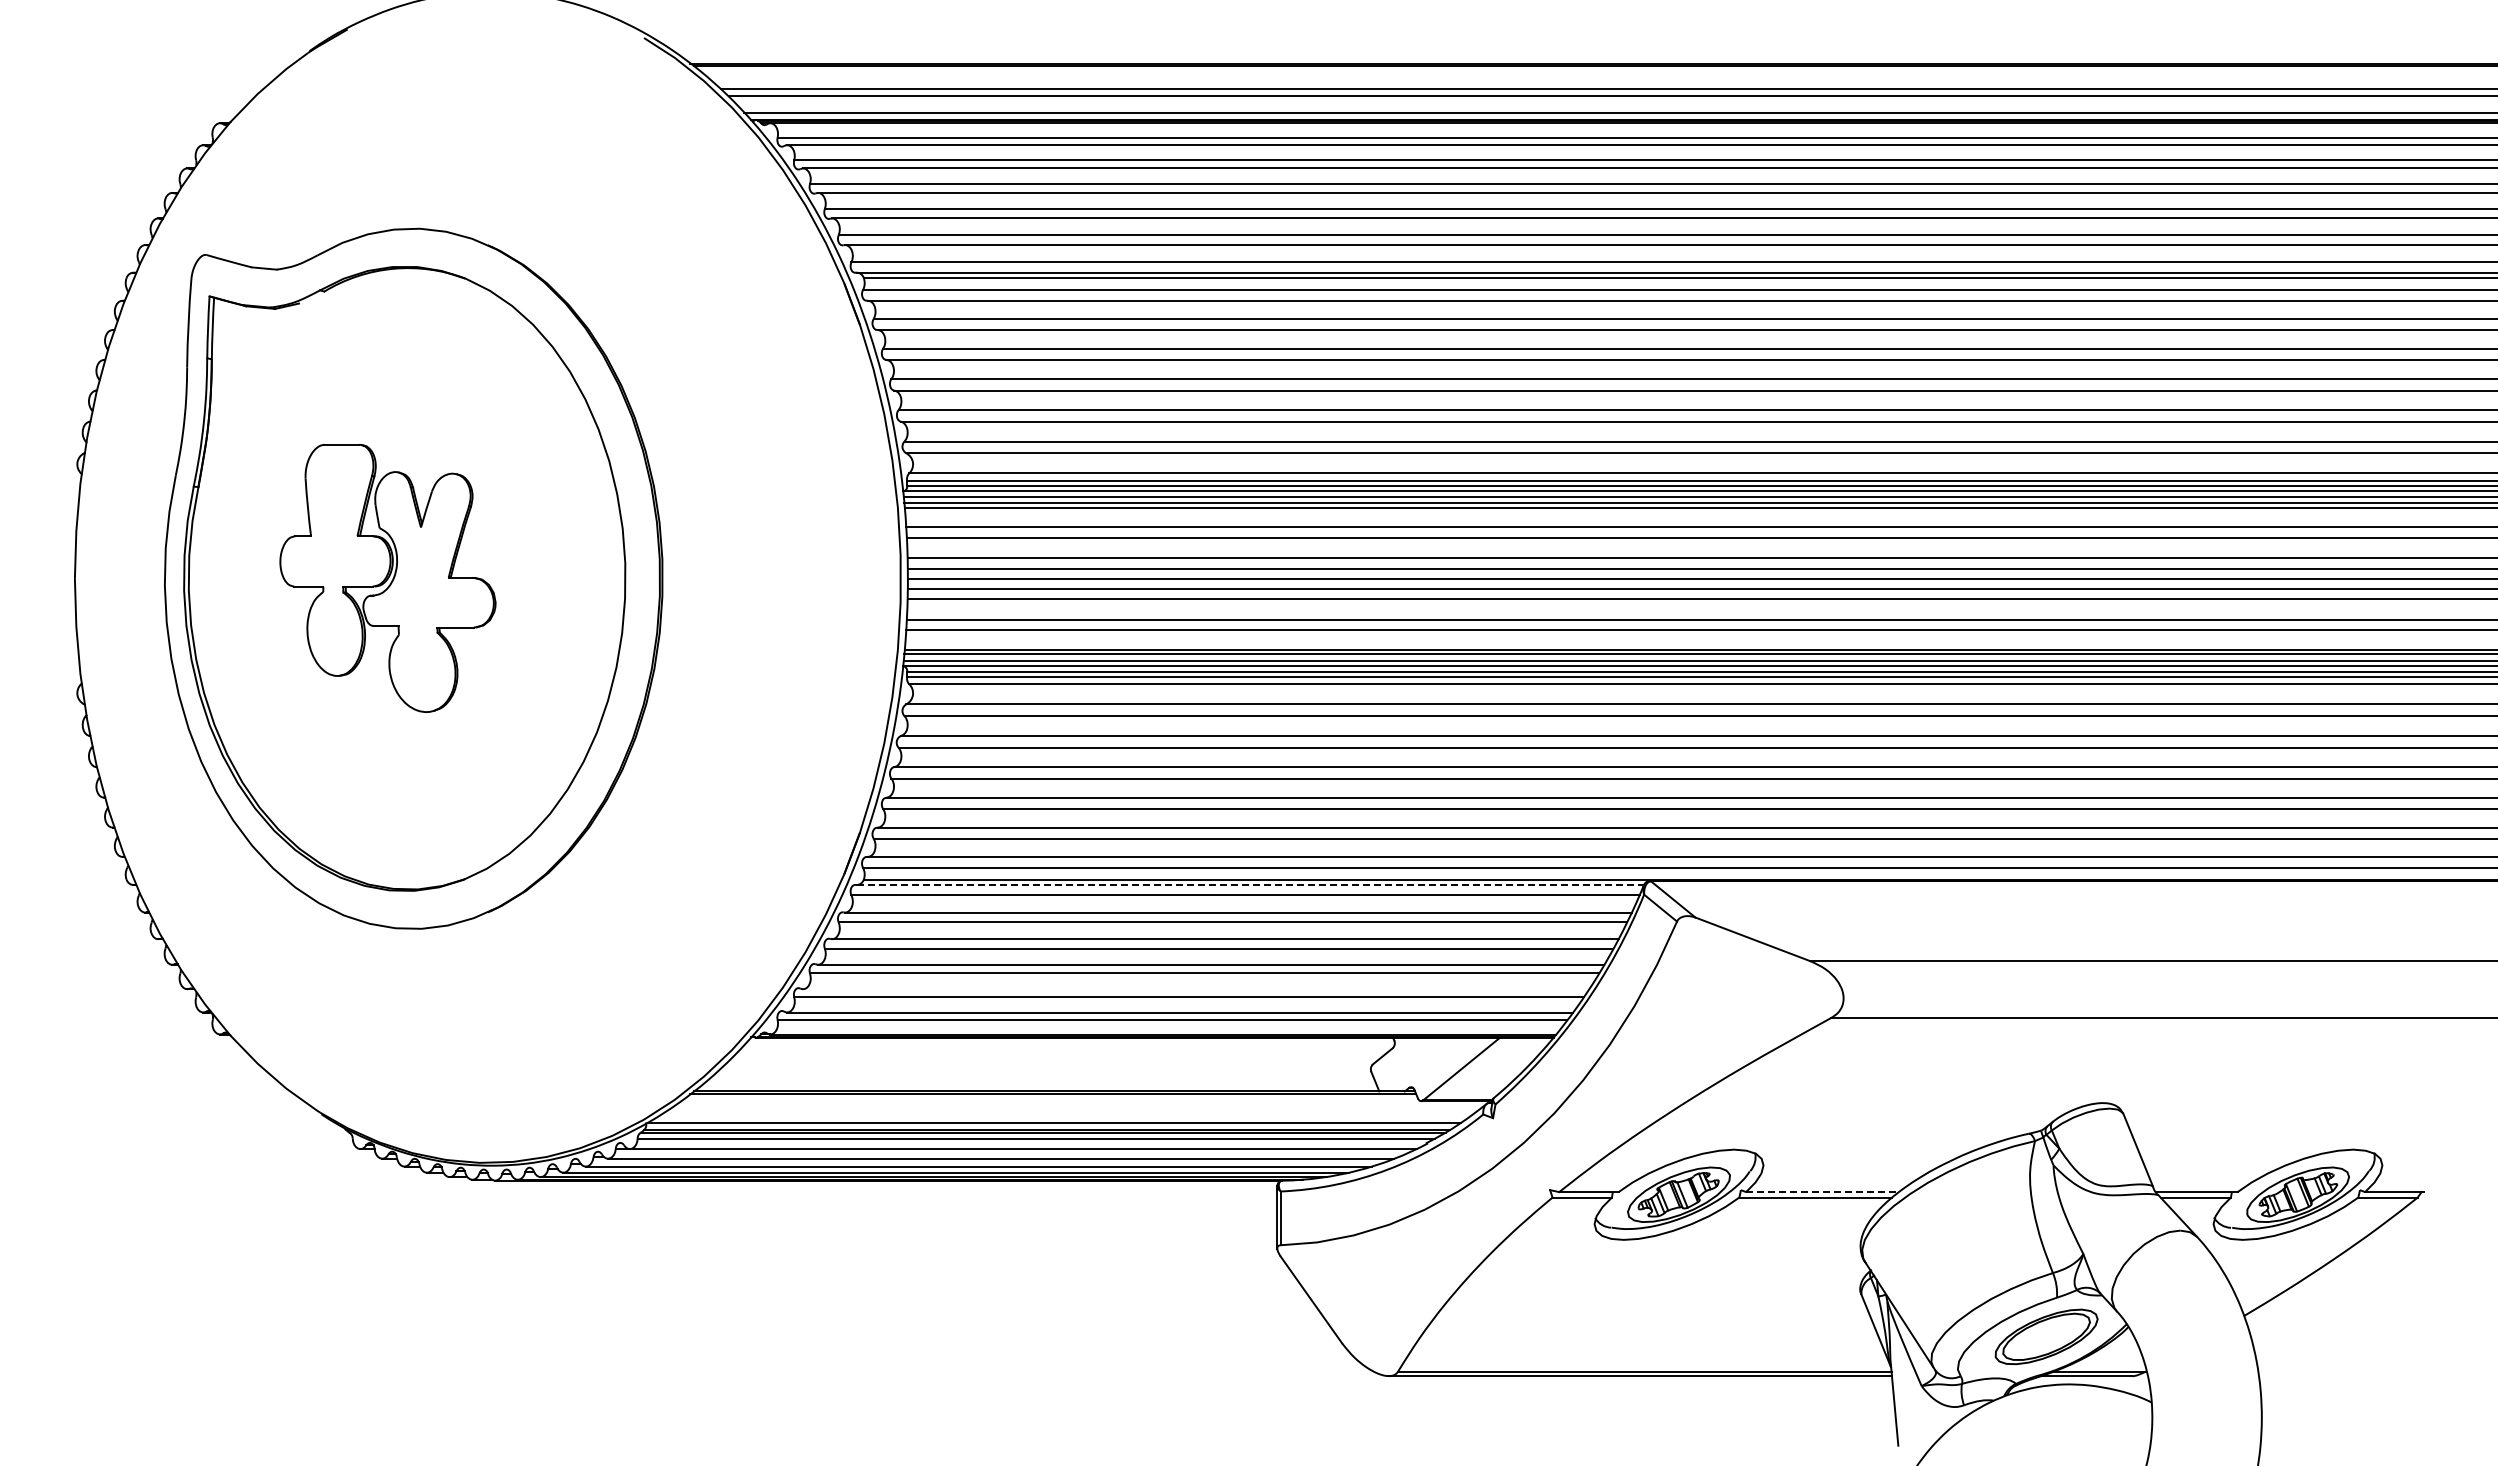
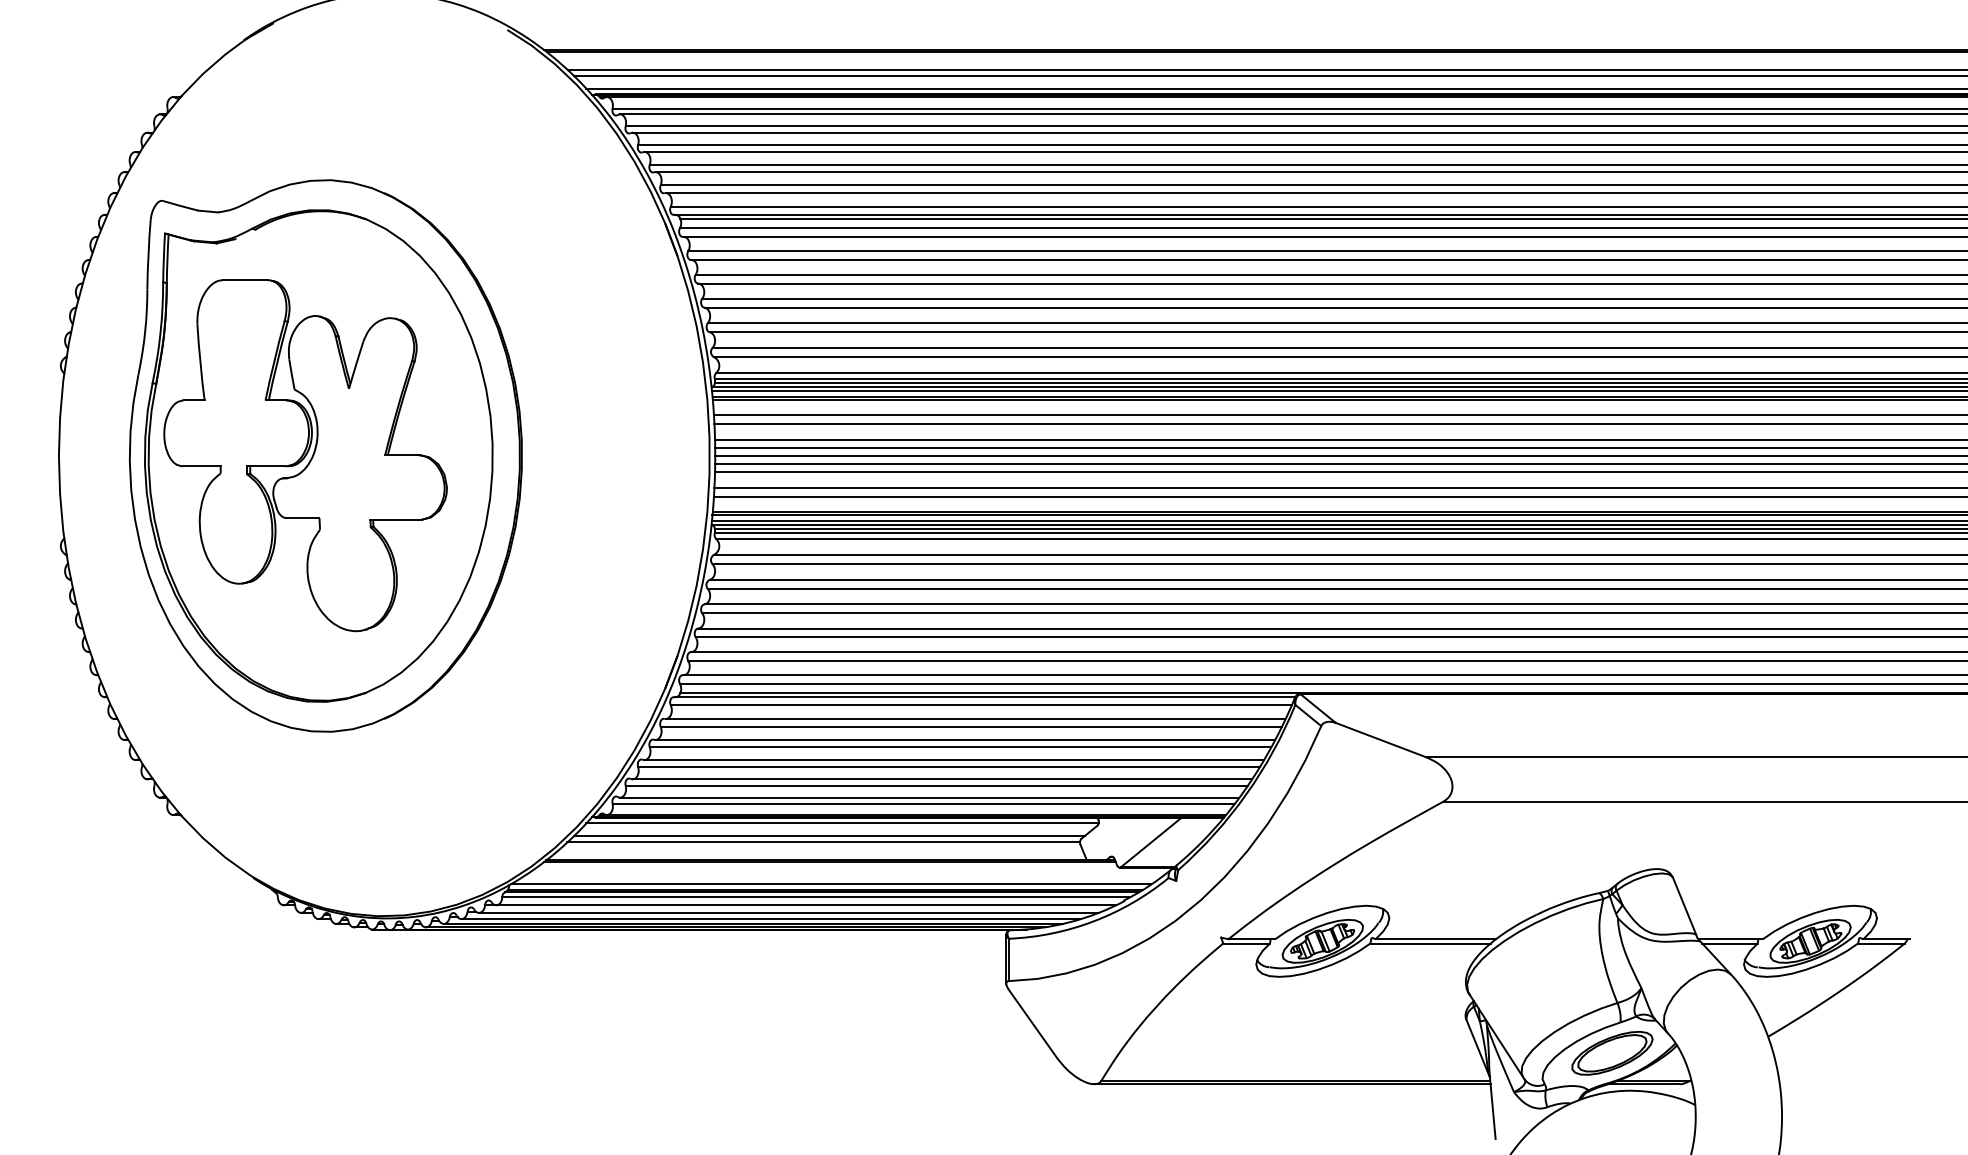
part: (387, 578) -> (305, 455), size x1.67
line: (1251, 885) -> (985, 697), dashed -> solid
line: (1195, 989) -> (941, 779), added
line: (1069, 1044) -> (842, 822), added
line: (1052, 1061) -> (829, 836), added
line: (1045, 1068) -> (823, 841), added
line: (1823, 1192) -> (1436, 939), dashed -> solid

